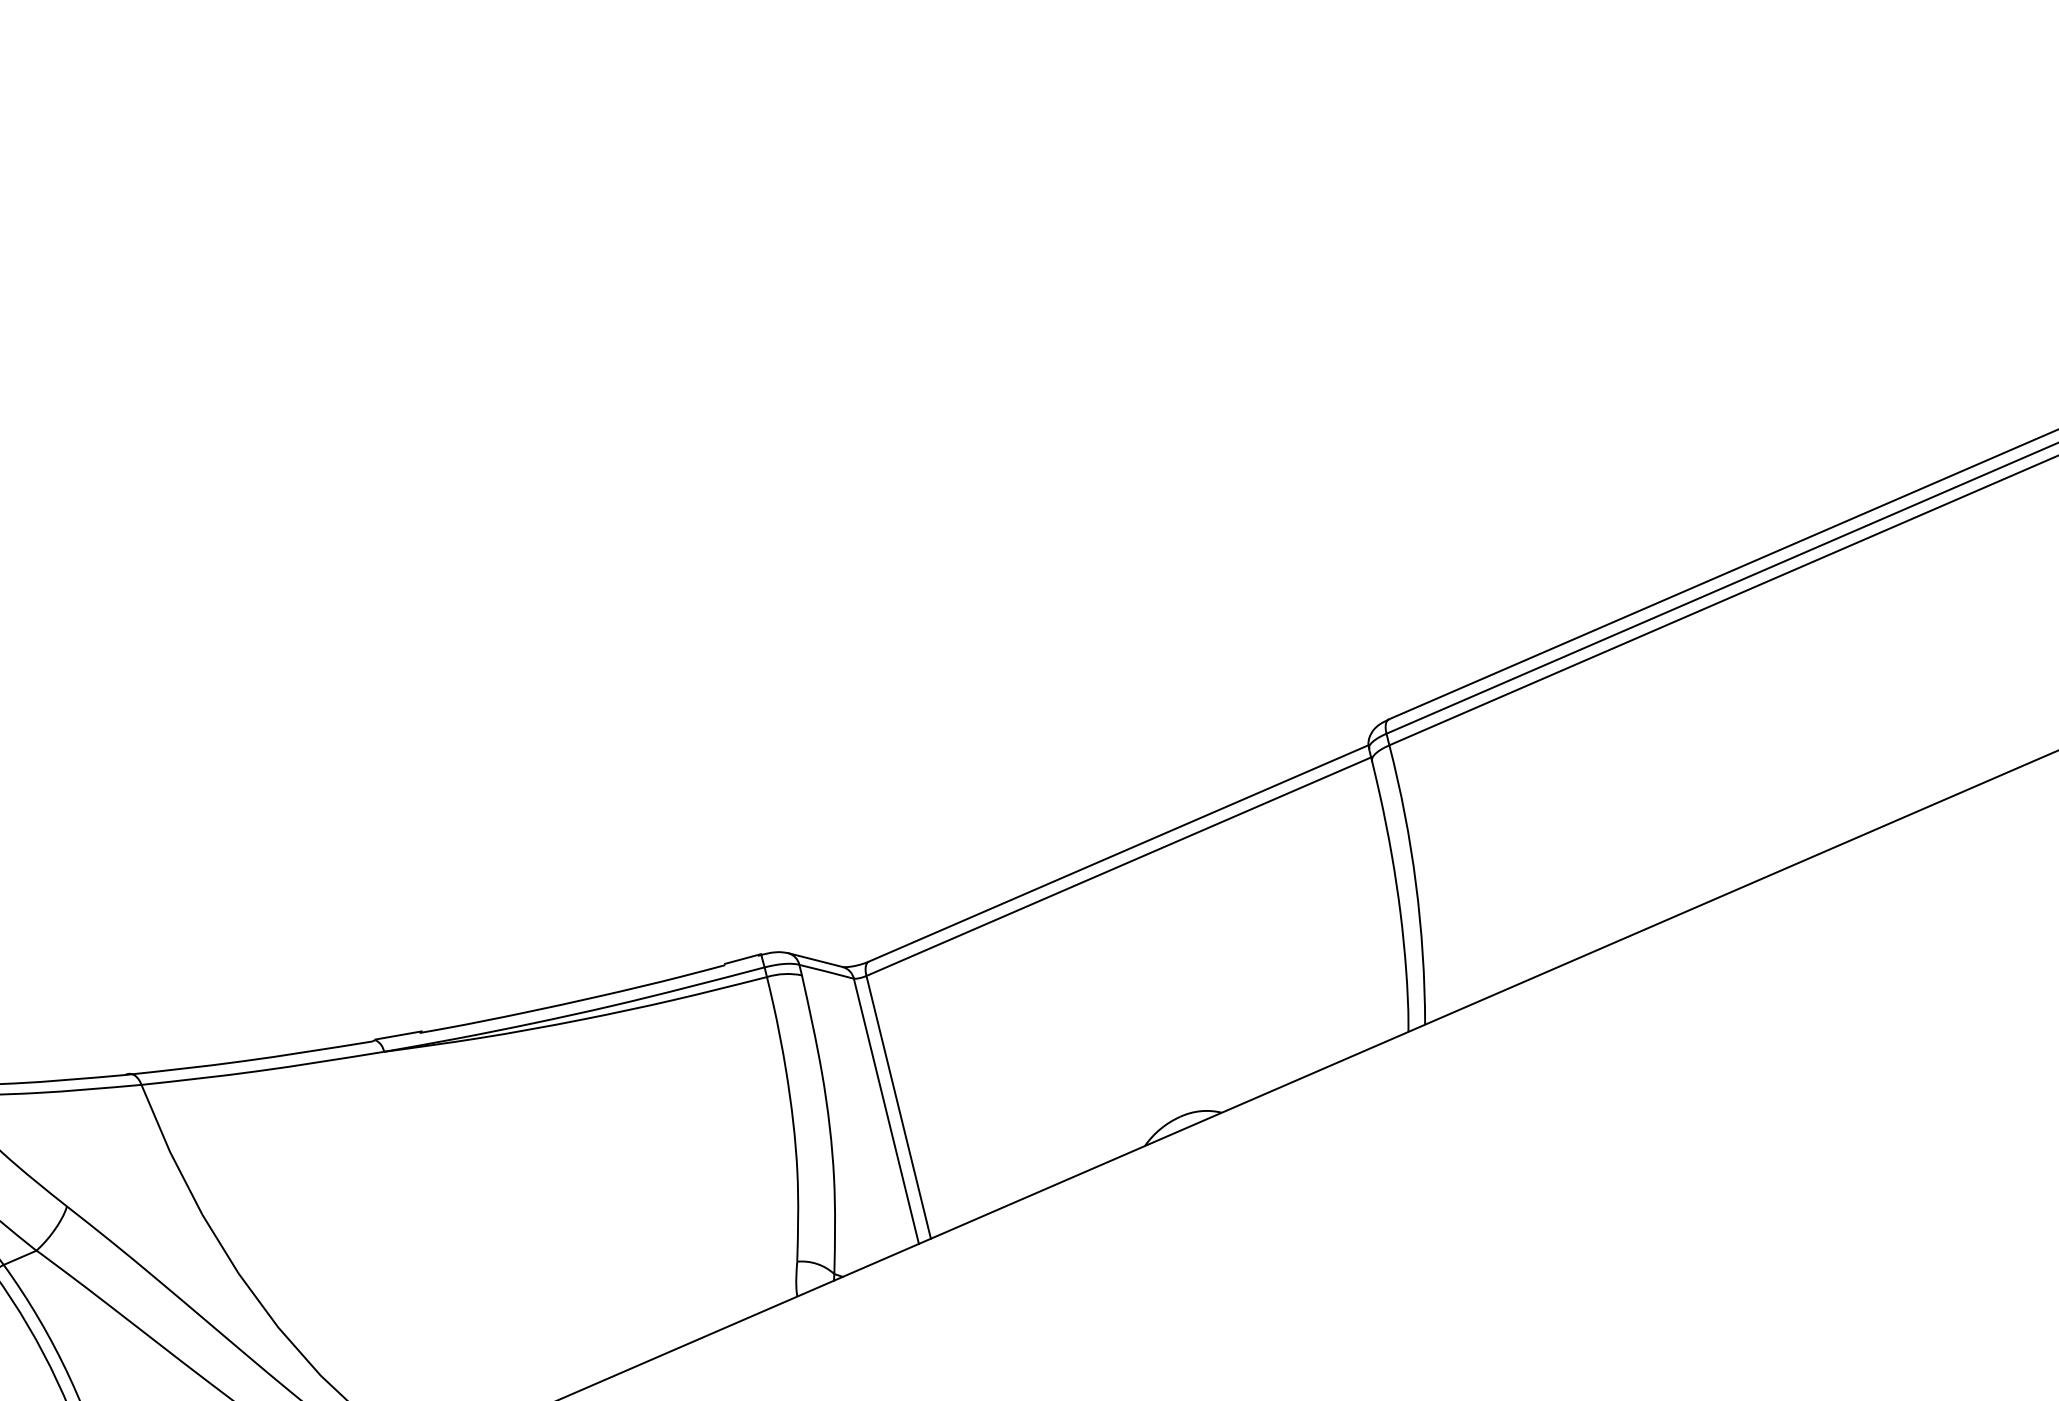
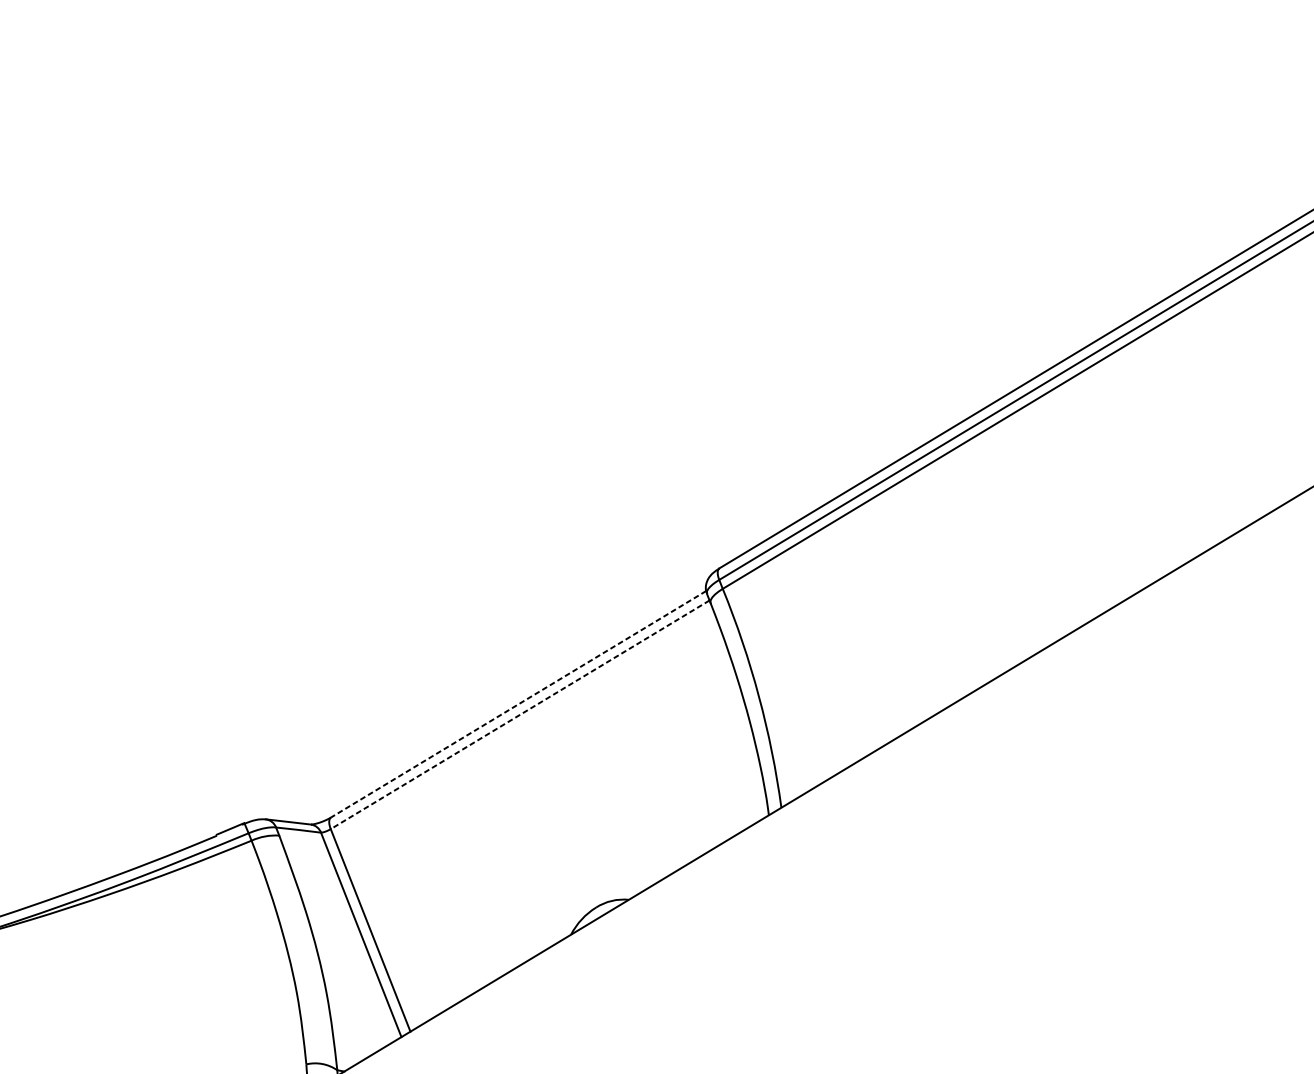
line: (1118, 853) -> (518, 704), solid -> dashed
line: (1118, 866) -> (519, 714), solid -> dashed

